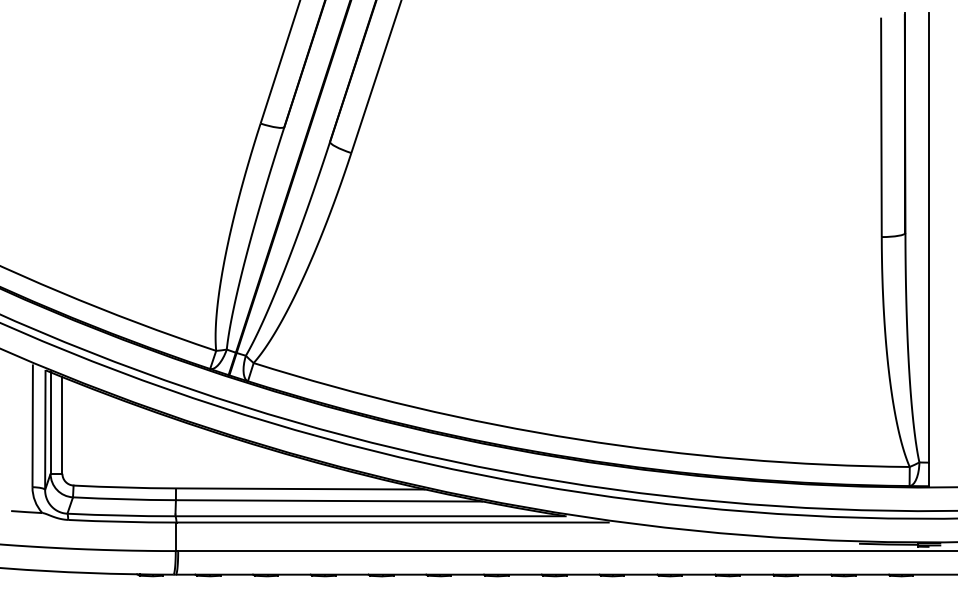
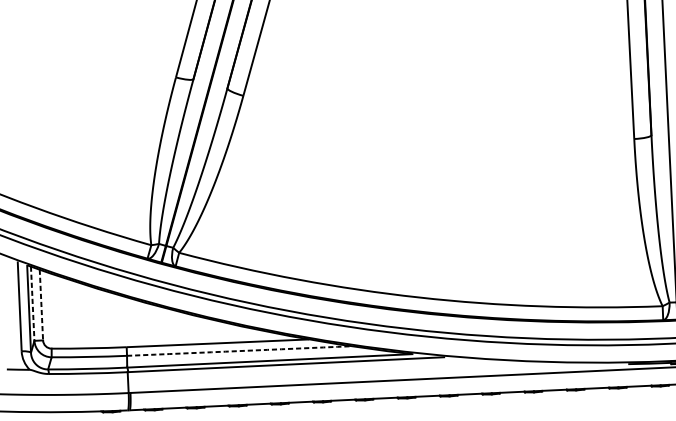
line: (50, 423) -> (32, 304), solid -> dashed
line: (62, 425) -> (41, 305), solid -> dashed
arc: (329, 500) -> (239, 350), solid -> dashed

